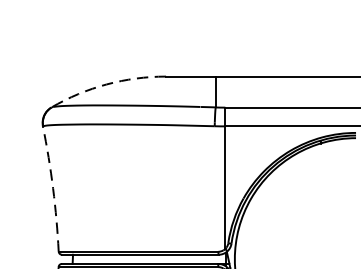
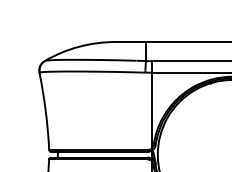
arc: (106, 83) -> (78, 46), dashed -> solid
arc: (52, 189) -> (45, 111), dashed -> solid

